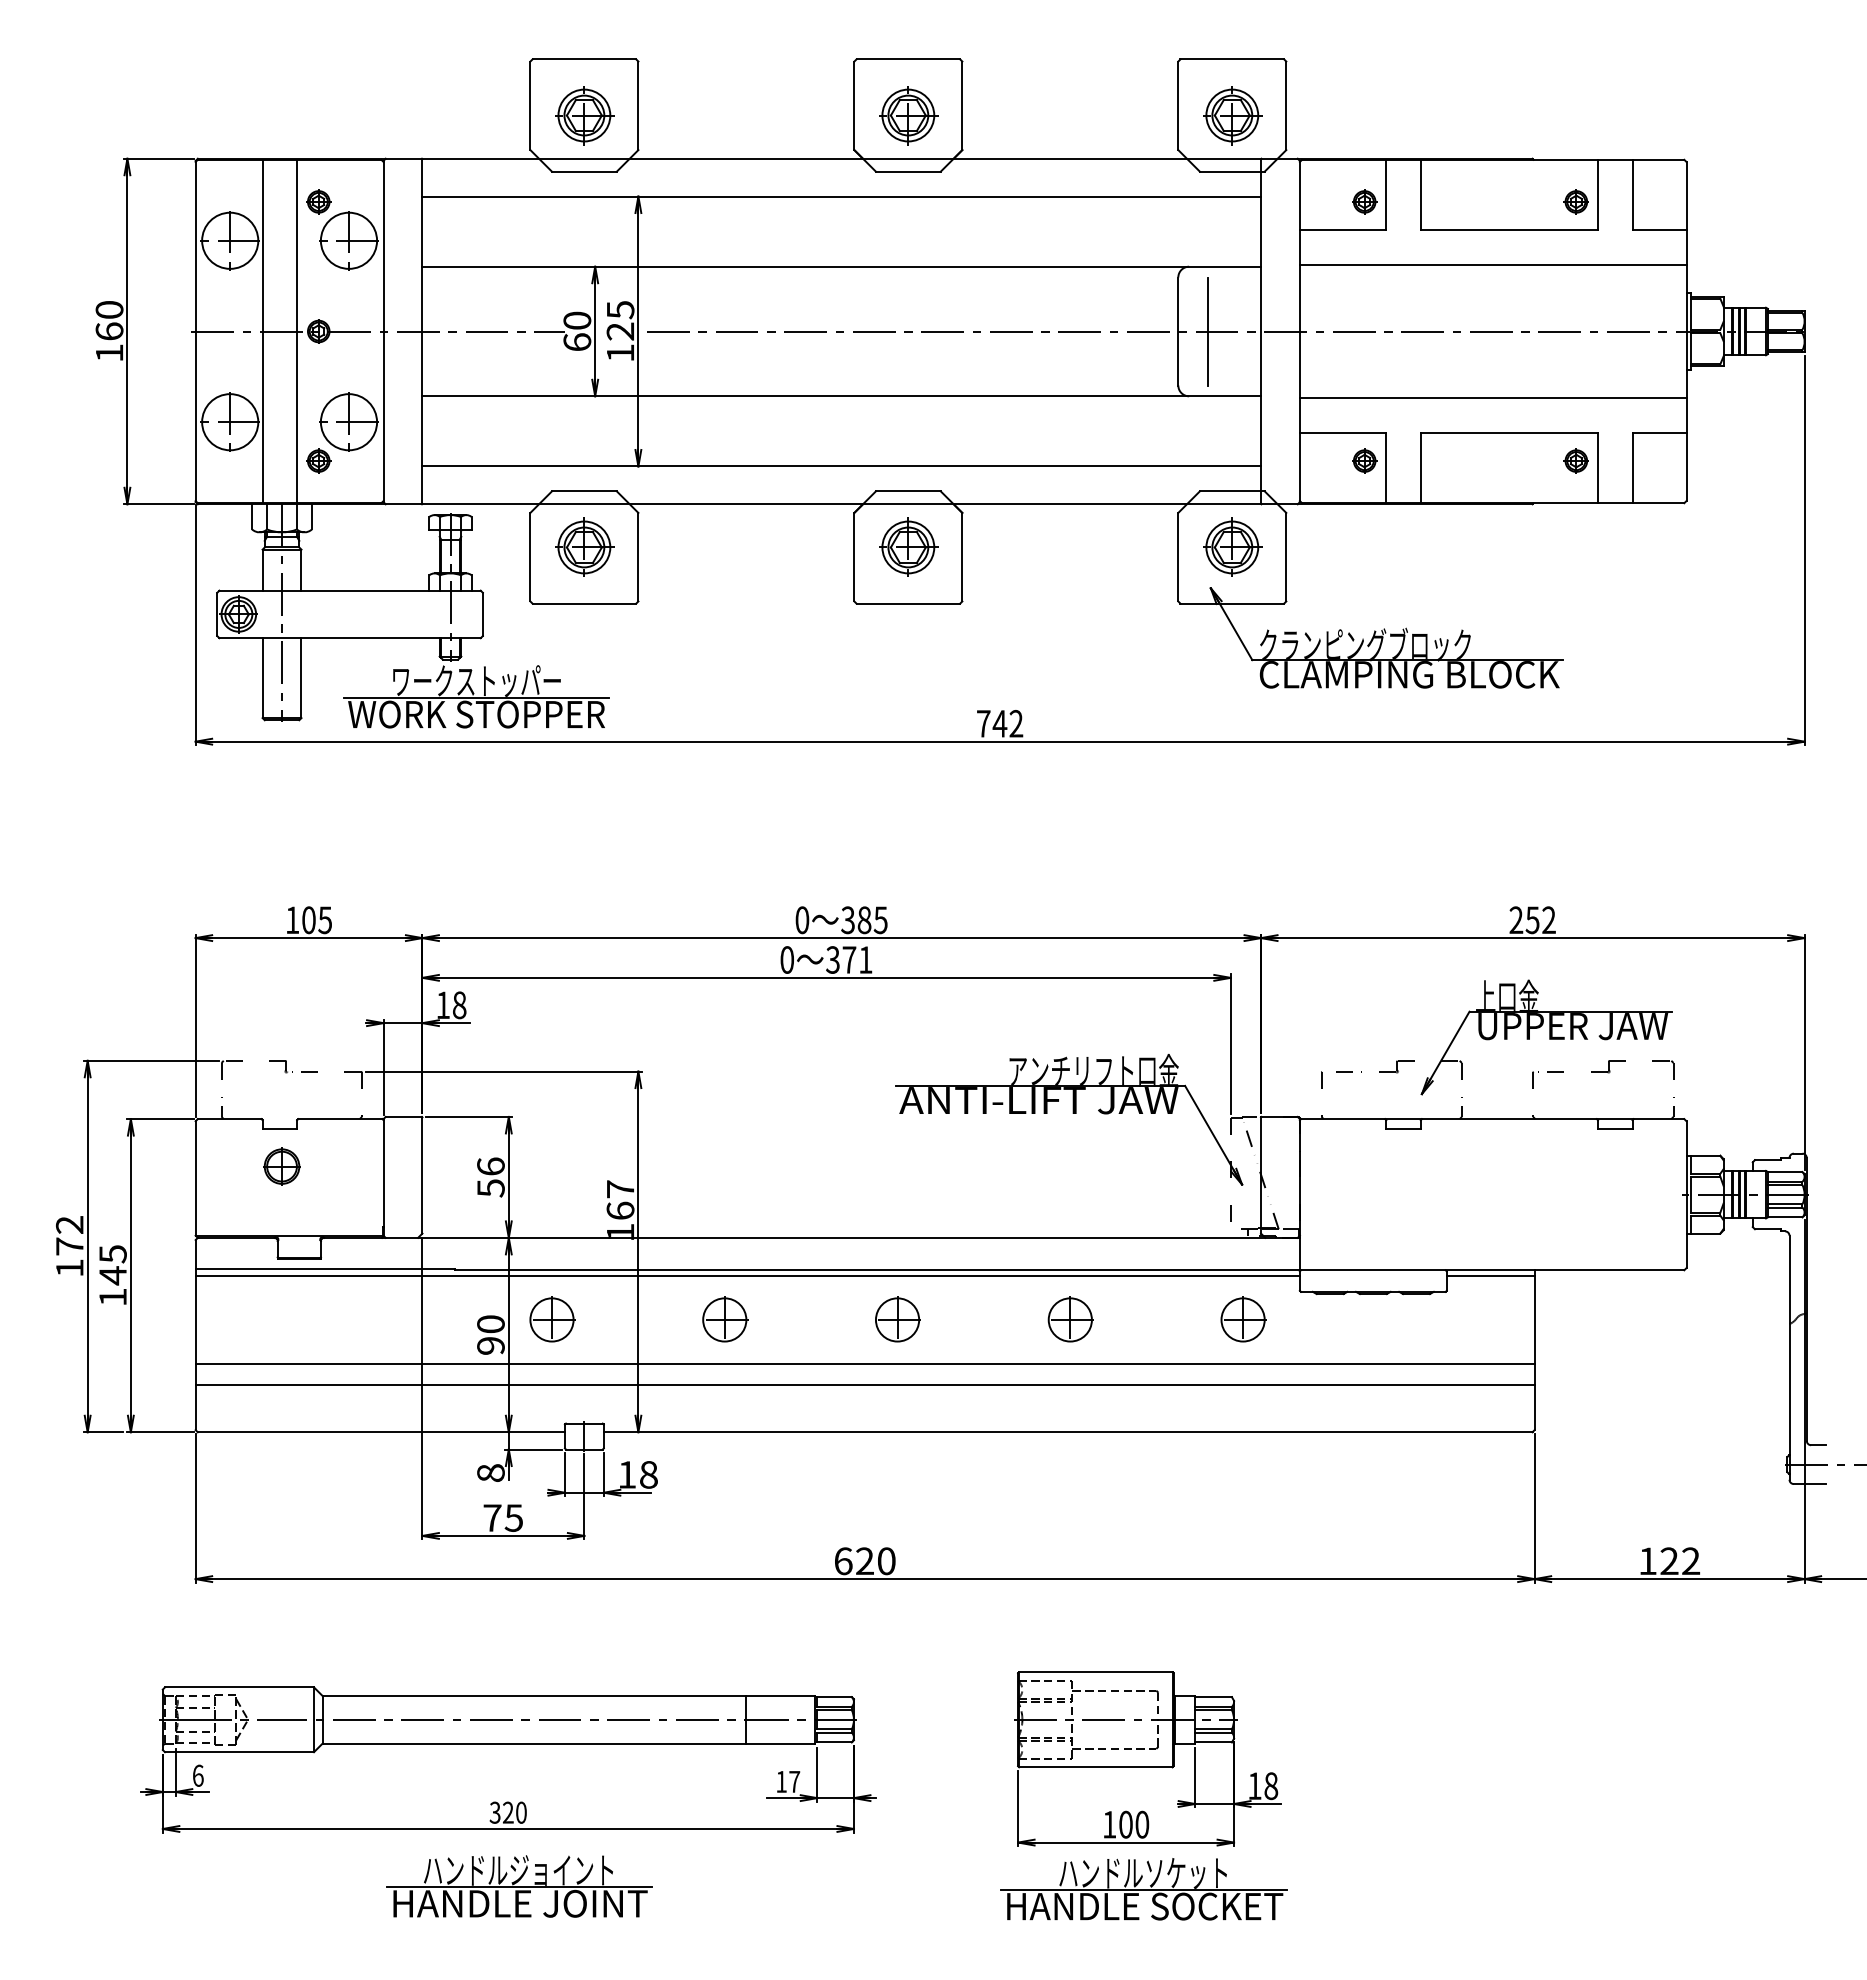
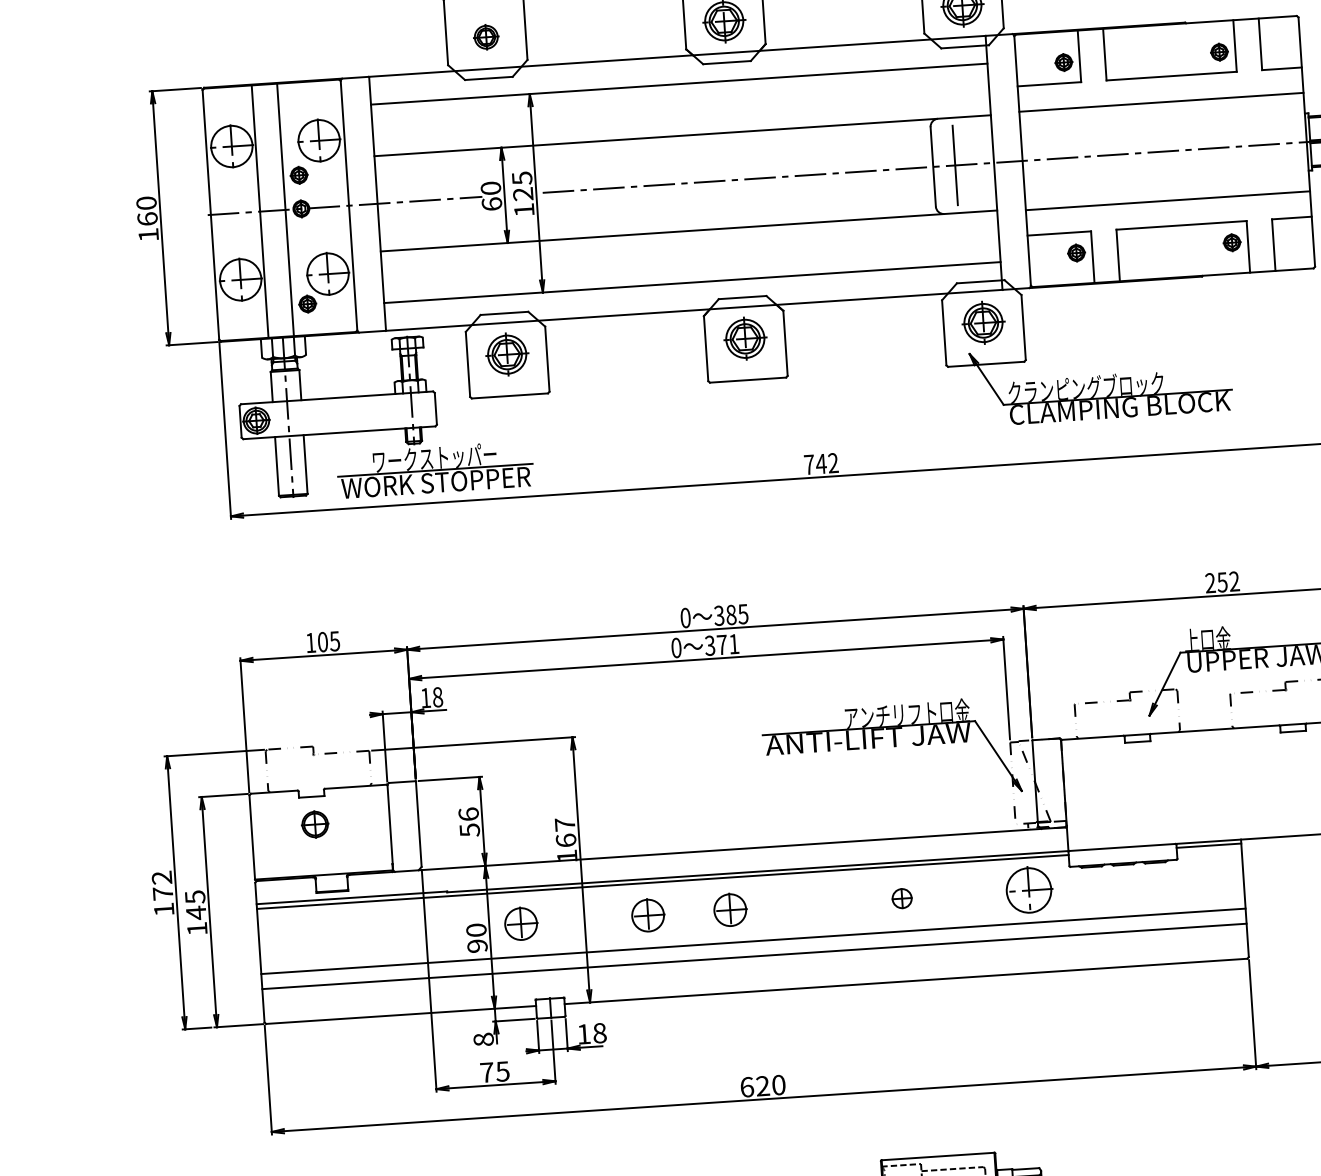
part: (584, 115) -> (486, 37), size x0.6
part: (318, 201) -> (298, 175), moved
part: (897, 1319) -> (730, 909), moved
part: (1070, 1319) -> (902, 898), size x0.6
part: (1243, 1319) -> (1029, 889), size x1.4

